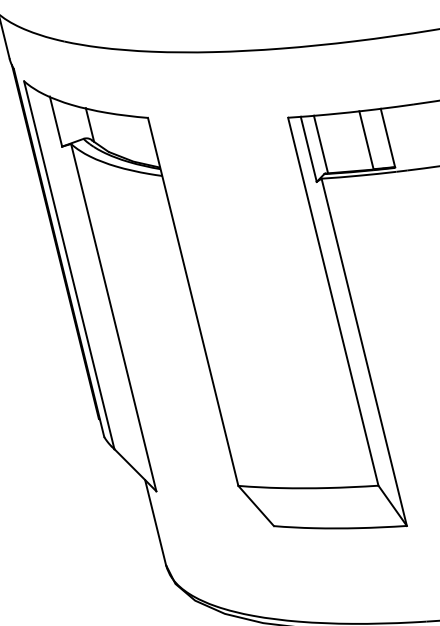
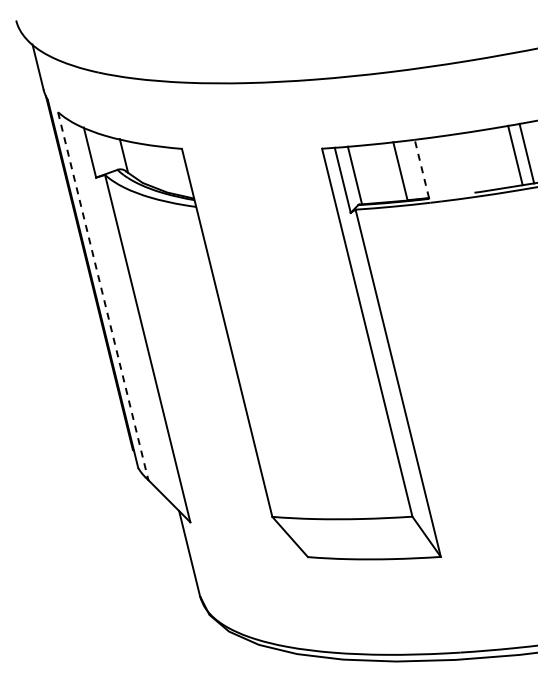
line: (387, 137) -> (421, 168), solid -> dashed
line: (69, 265) -> (103, 296), solid -> dashed

